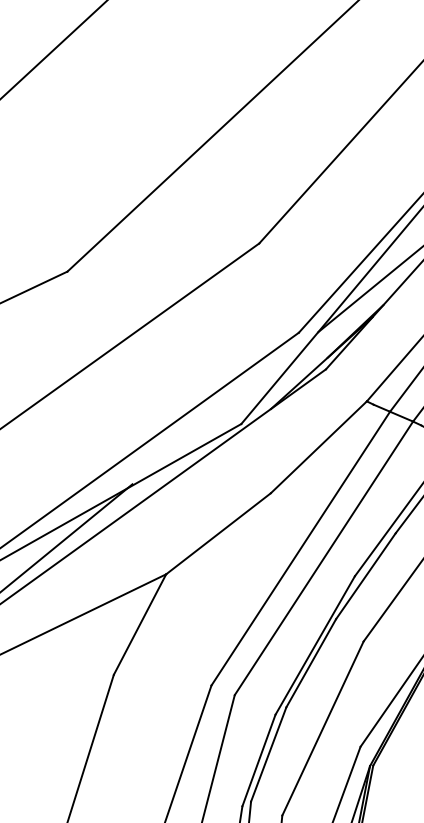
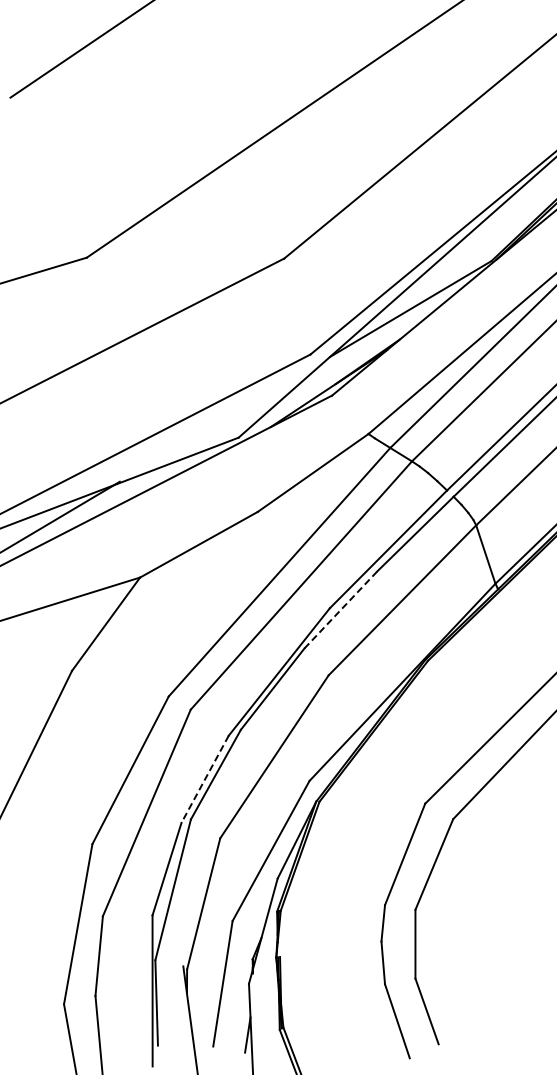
line: (366, 575) -> (341, 609), solid -> dashed
line: (259, 760) -> (205, 779), solid -> dashed

